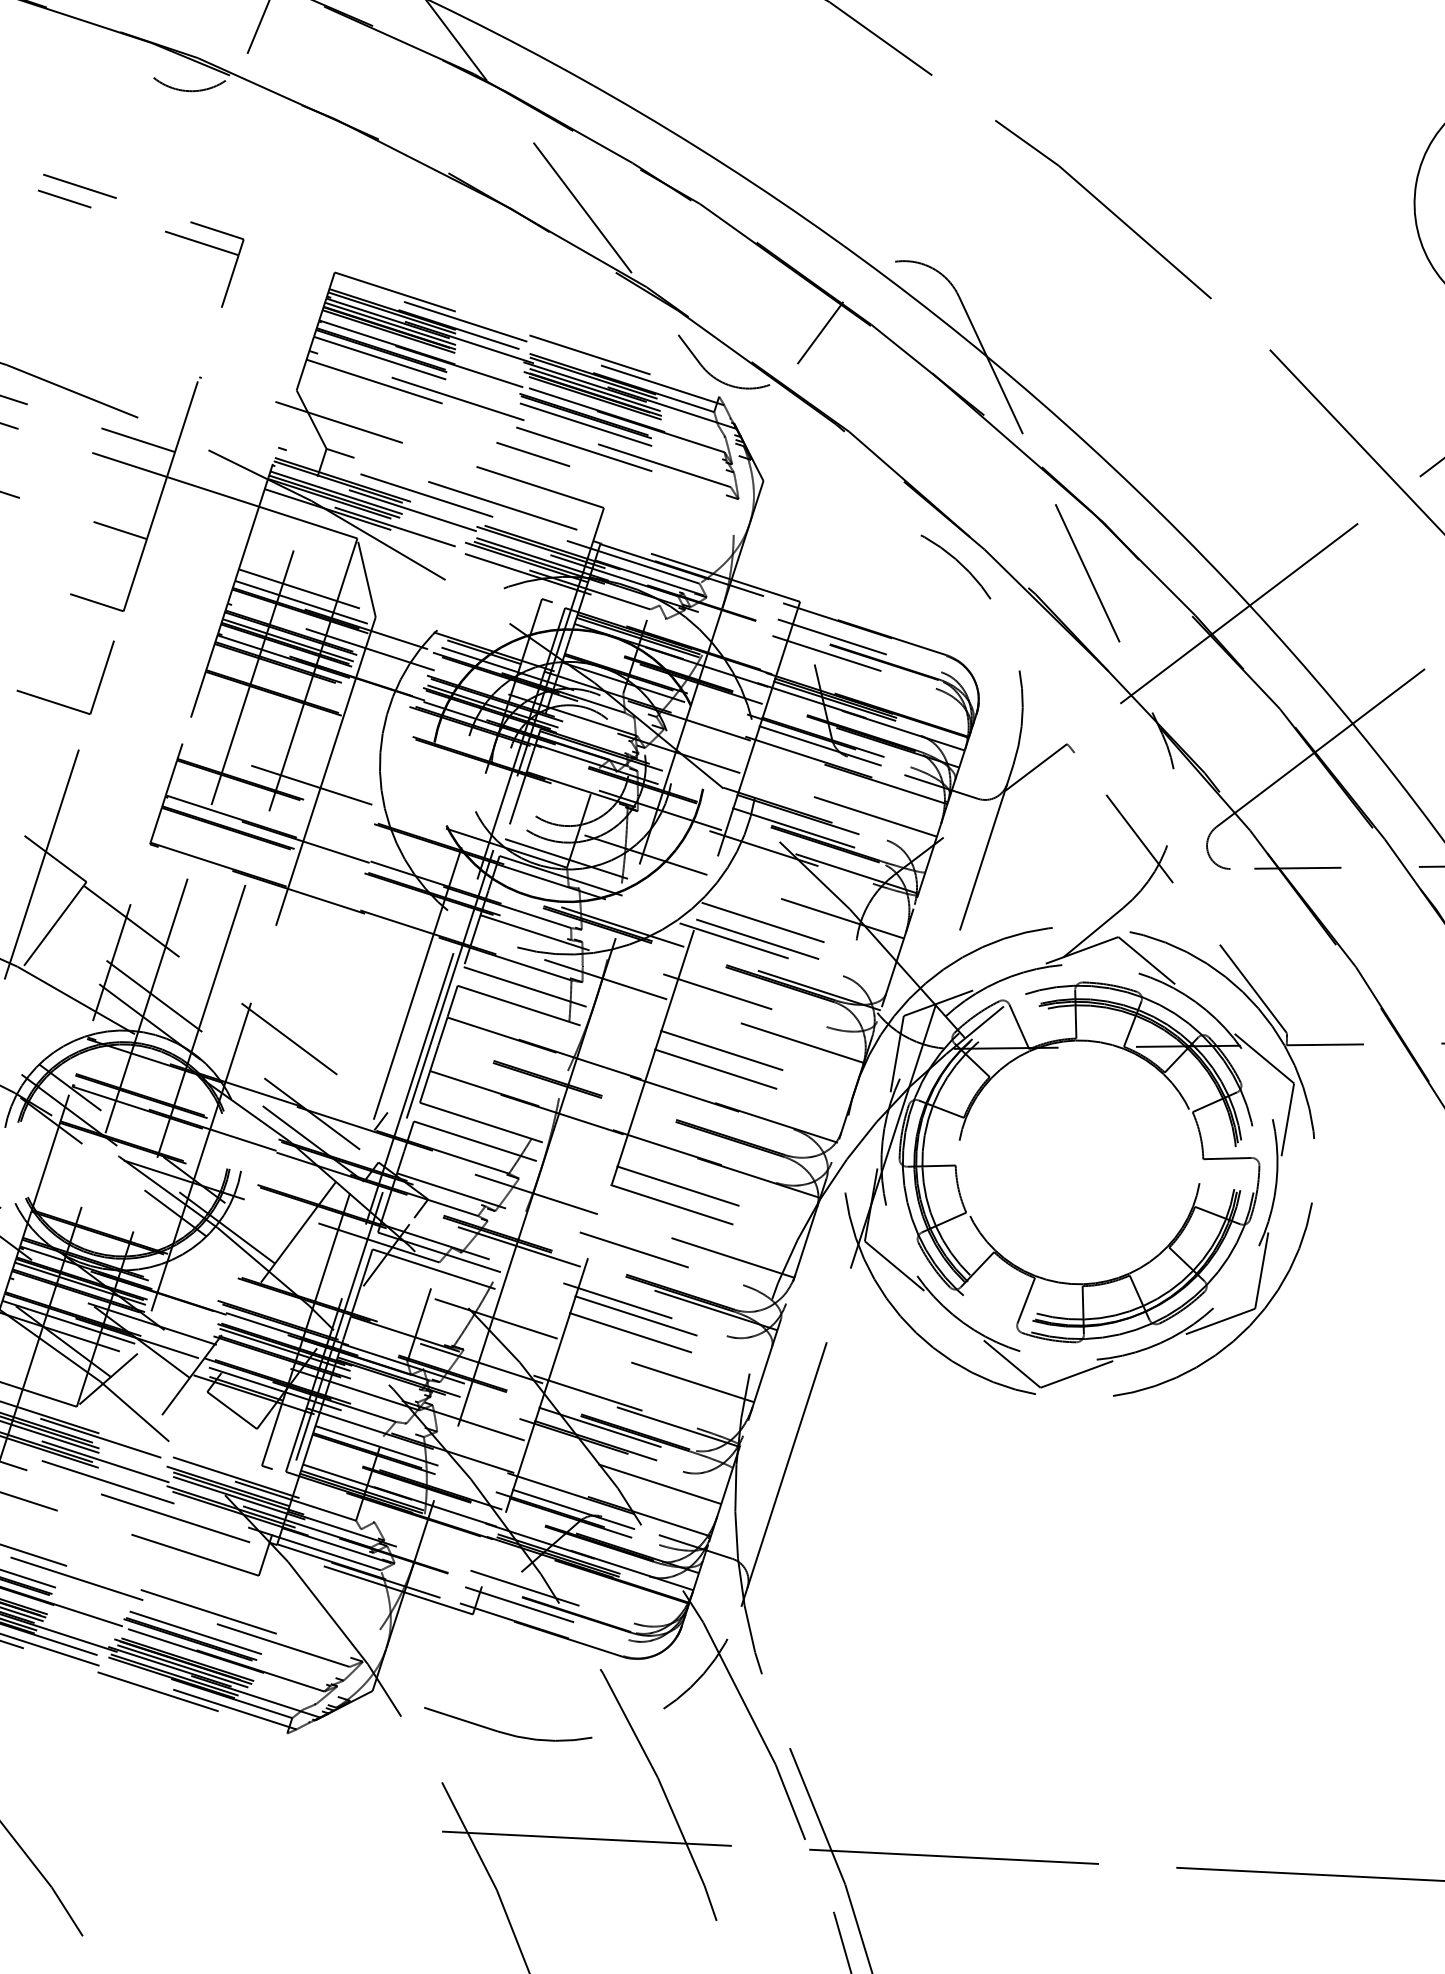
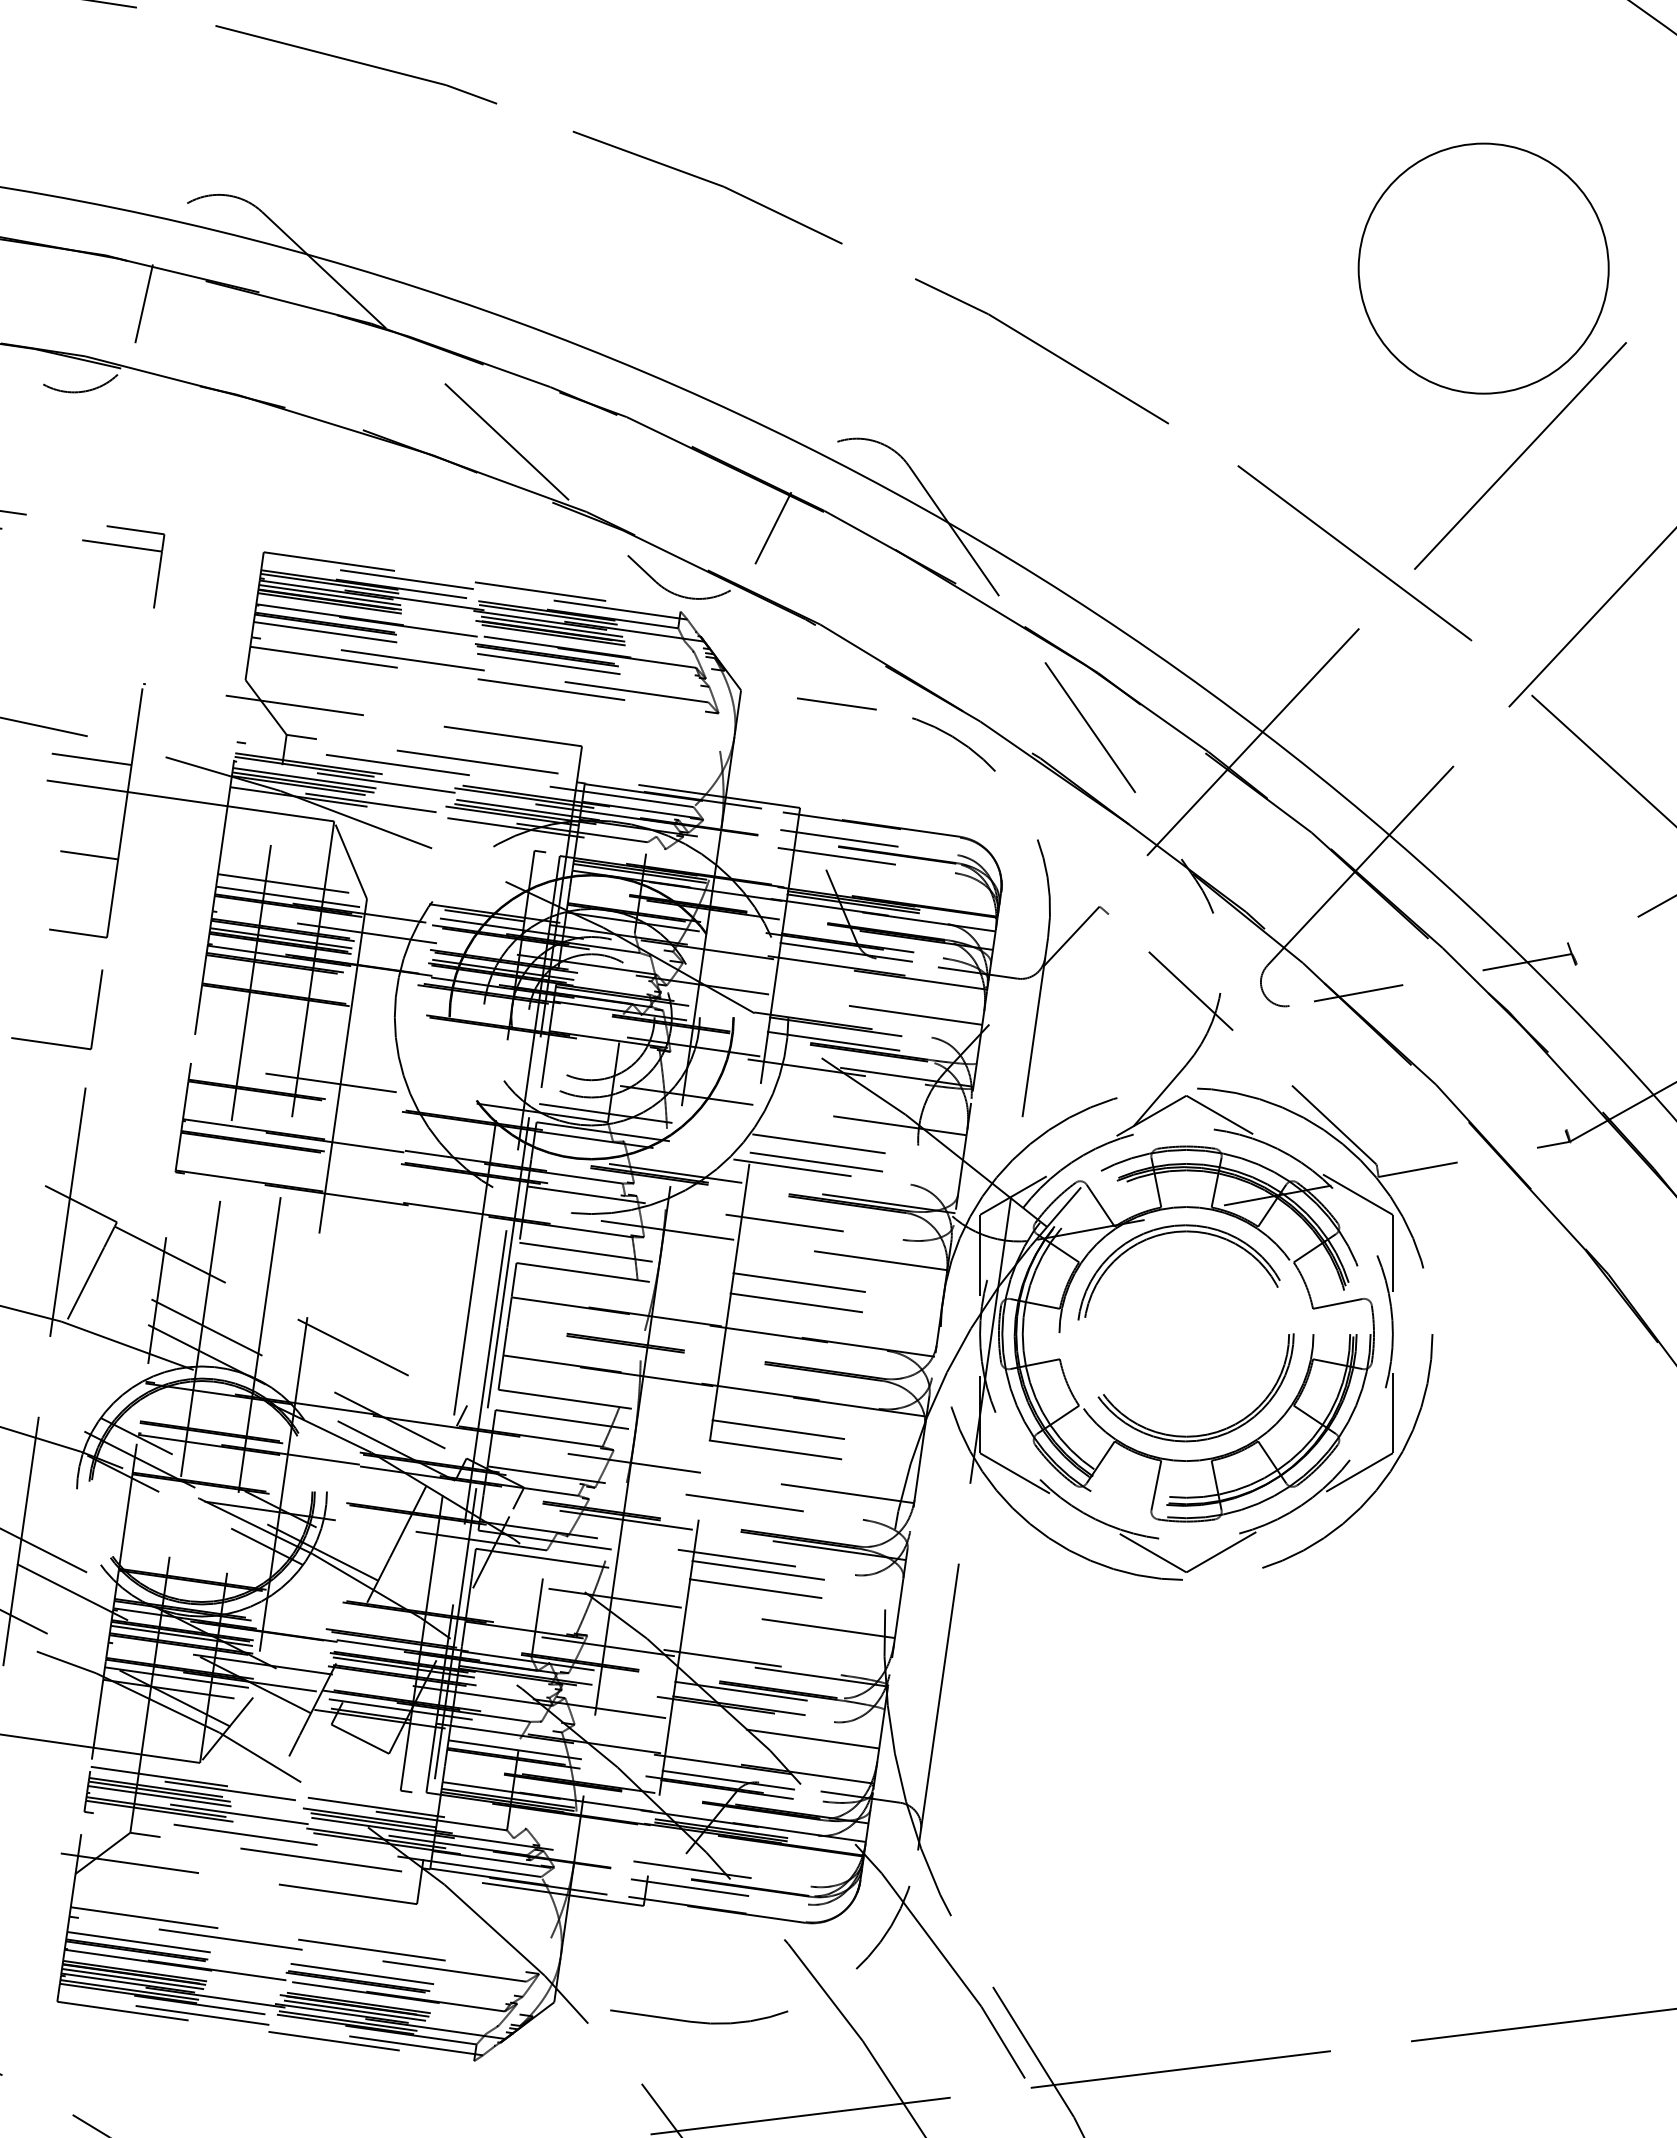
line: (532, 453) -> (836, 703), moved
part: (1006, 1097) -> (1100, 1280), added

